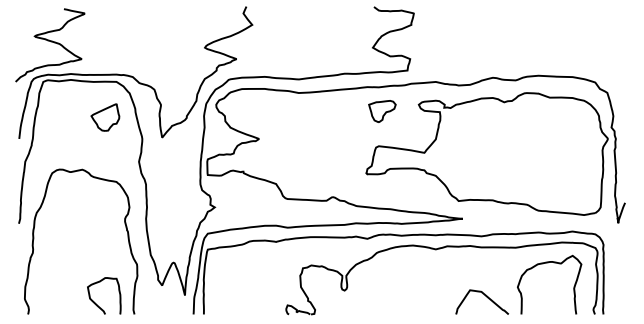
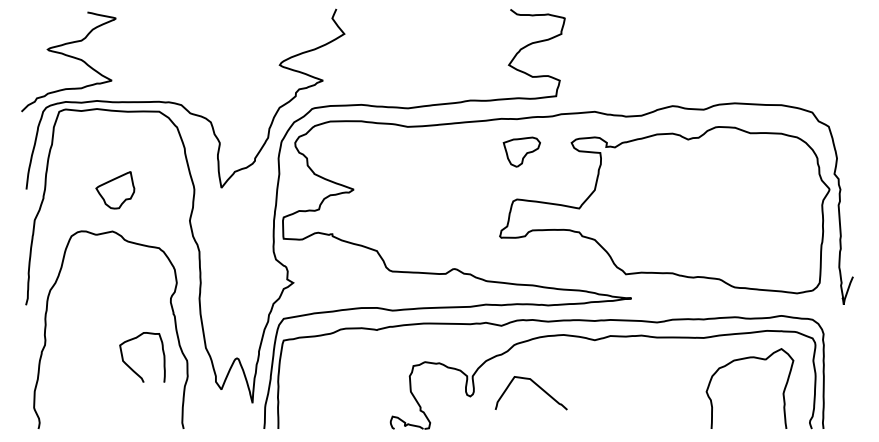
part: (105, 117) -> (115, 190), moved
curve: (486, 297) -> (537, 386), moved
curve: (96, 303) -> (131, 367), moved

